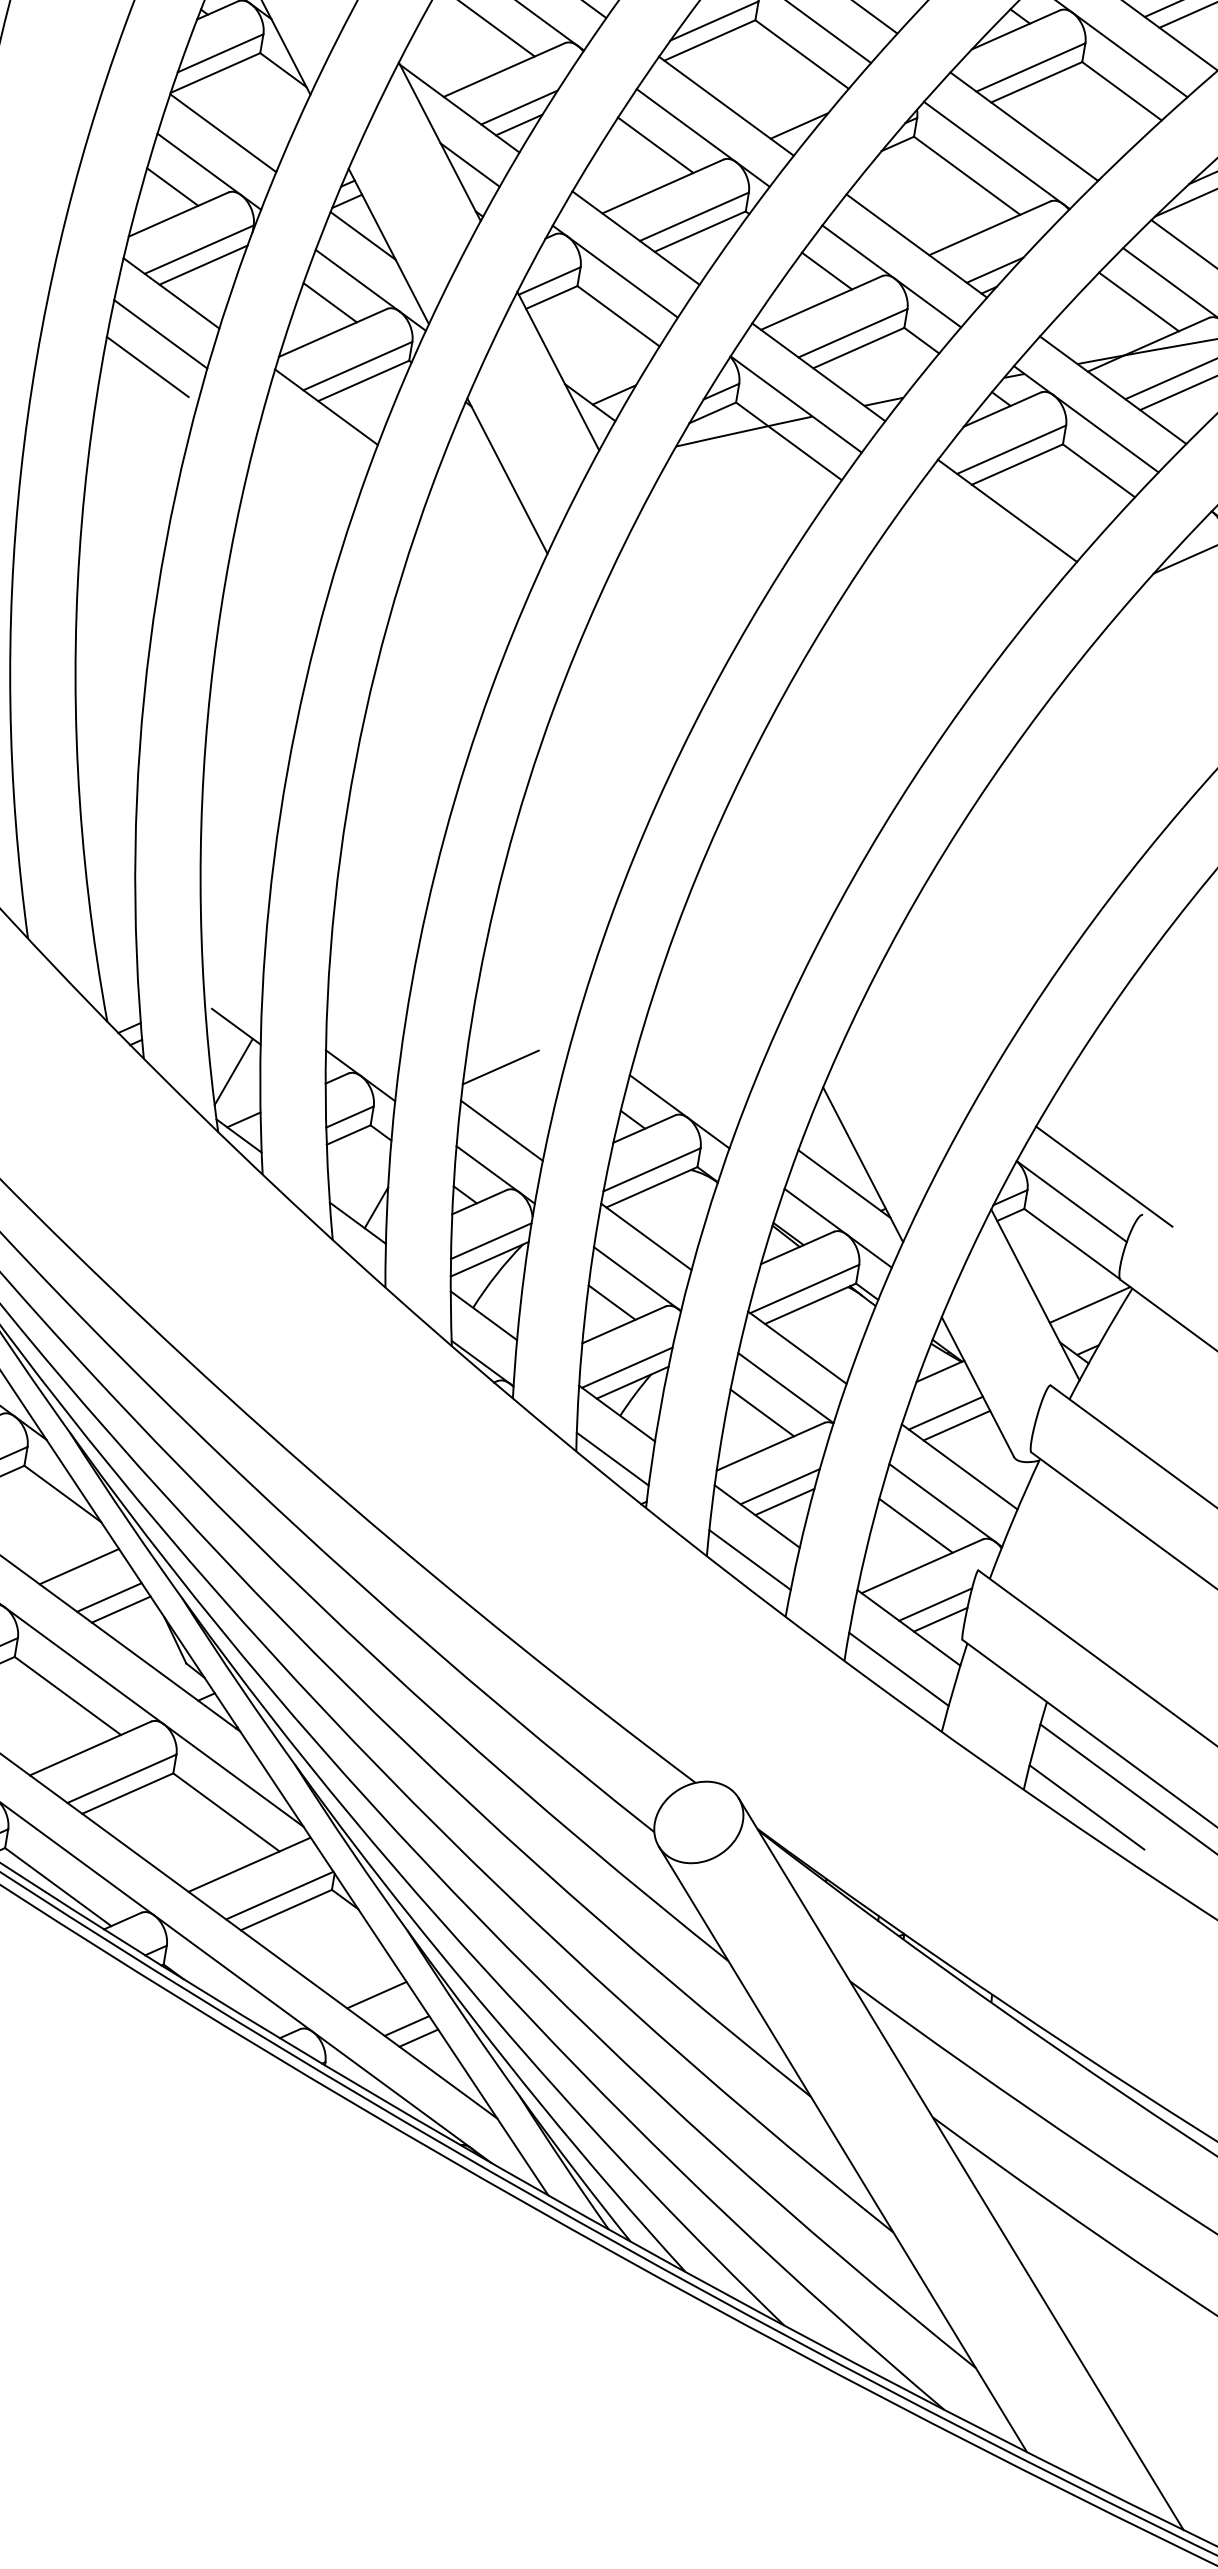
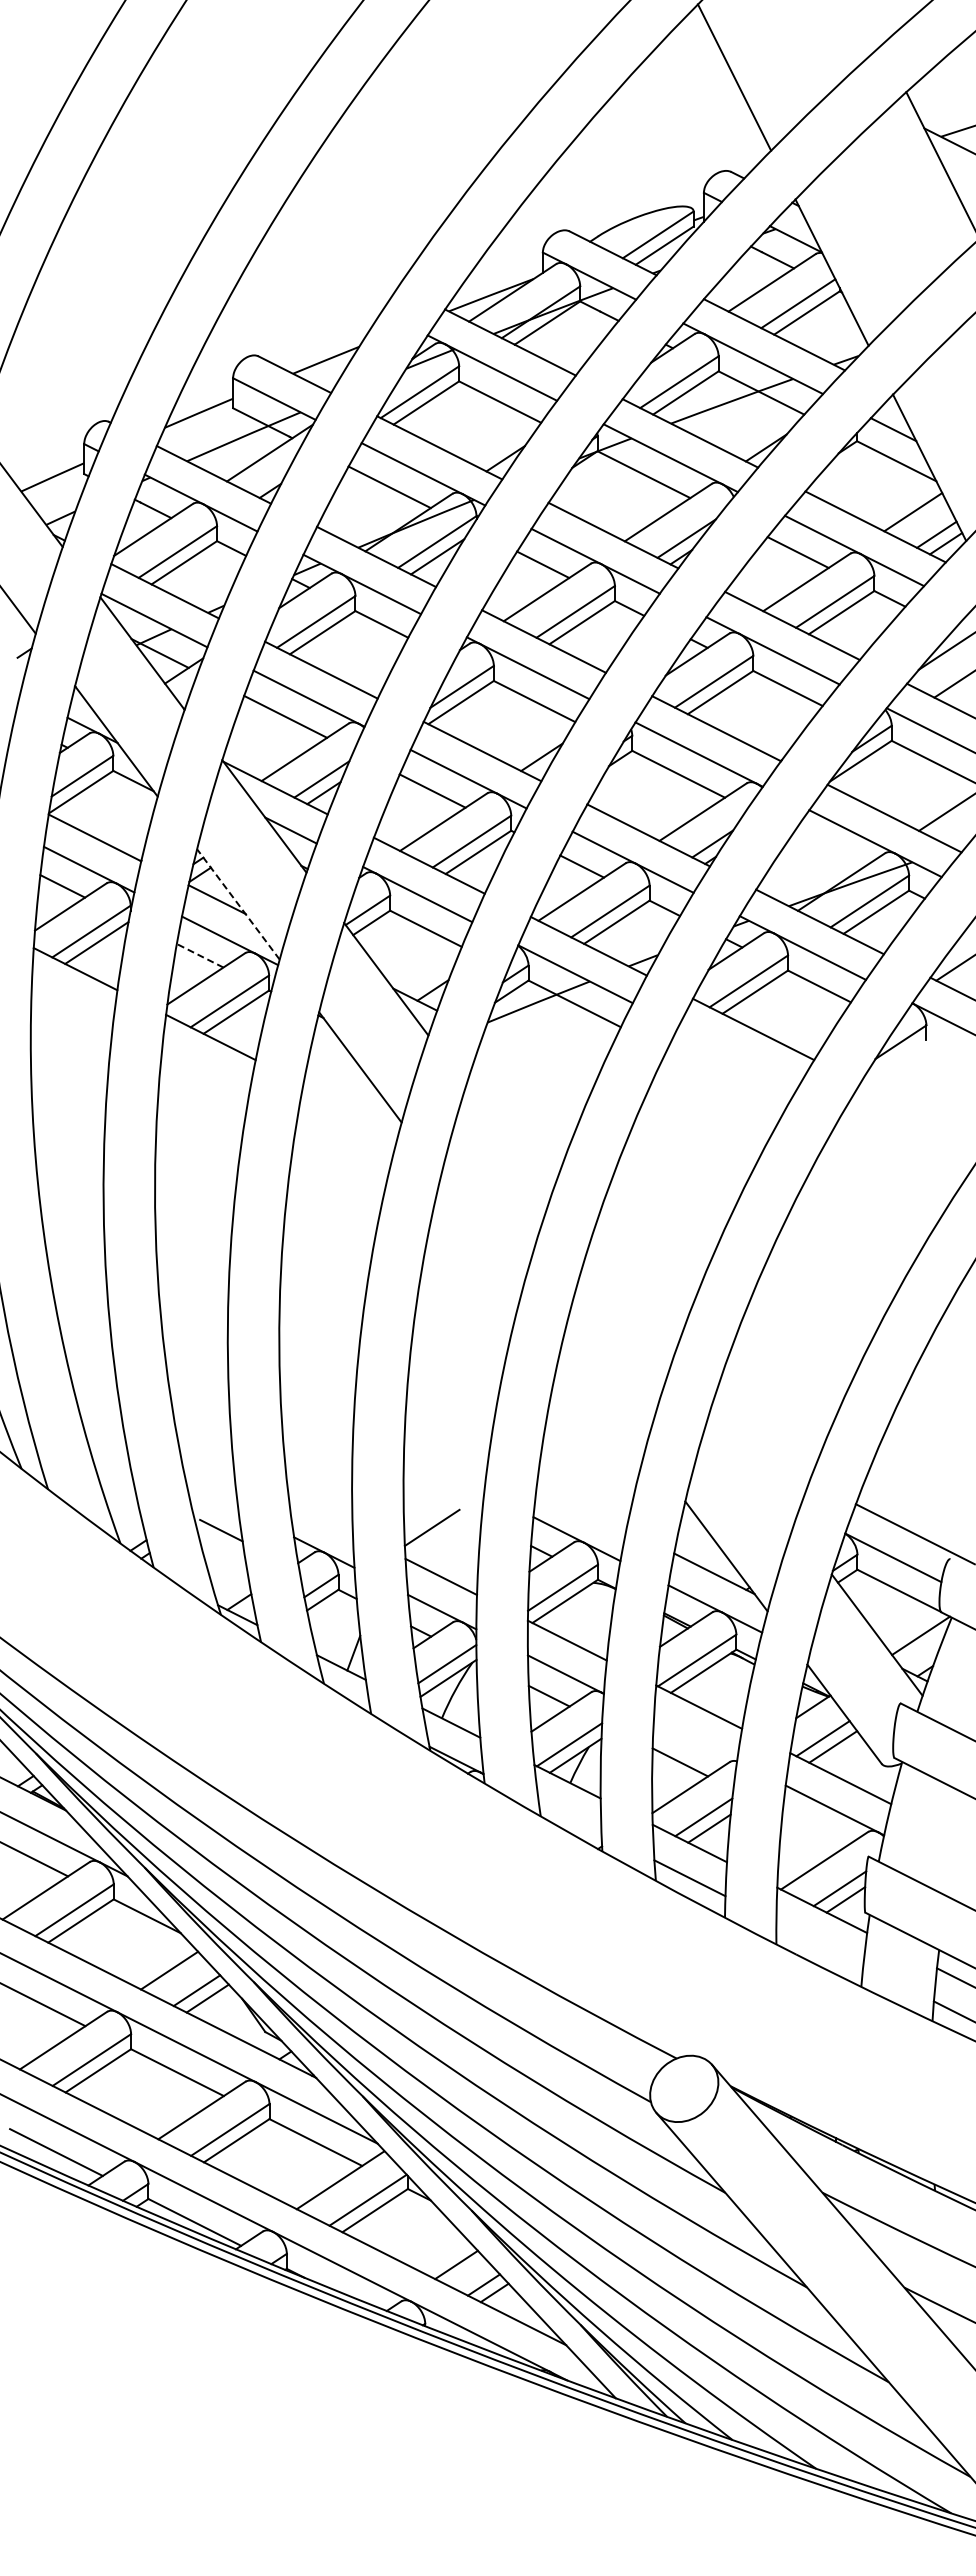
line: (388, 246) -> (238, 904), solid -> dashed
line: (1138, 301) -> (828, 849), removed
line: (329, 302) -> (199, 955), solid -> dashed
line: (160, 333) -> (72, 1001), removed
line: (147, 367) -> (66, 1029), removed
line: (232, 1071) -> (224, 1565), removed
line: (785, 1388) -> (695, 1740), removed
line: (612, 1458) -> (569, 1817), removed
line: (916, 1525) -> (814, 1829), removed
line: (898, 1668) -> (819, 1943), removed

